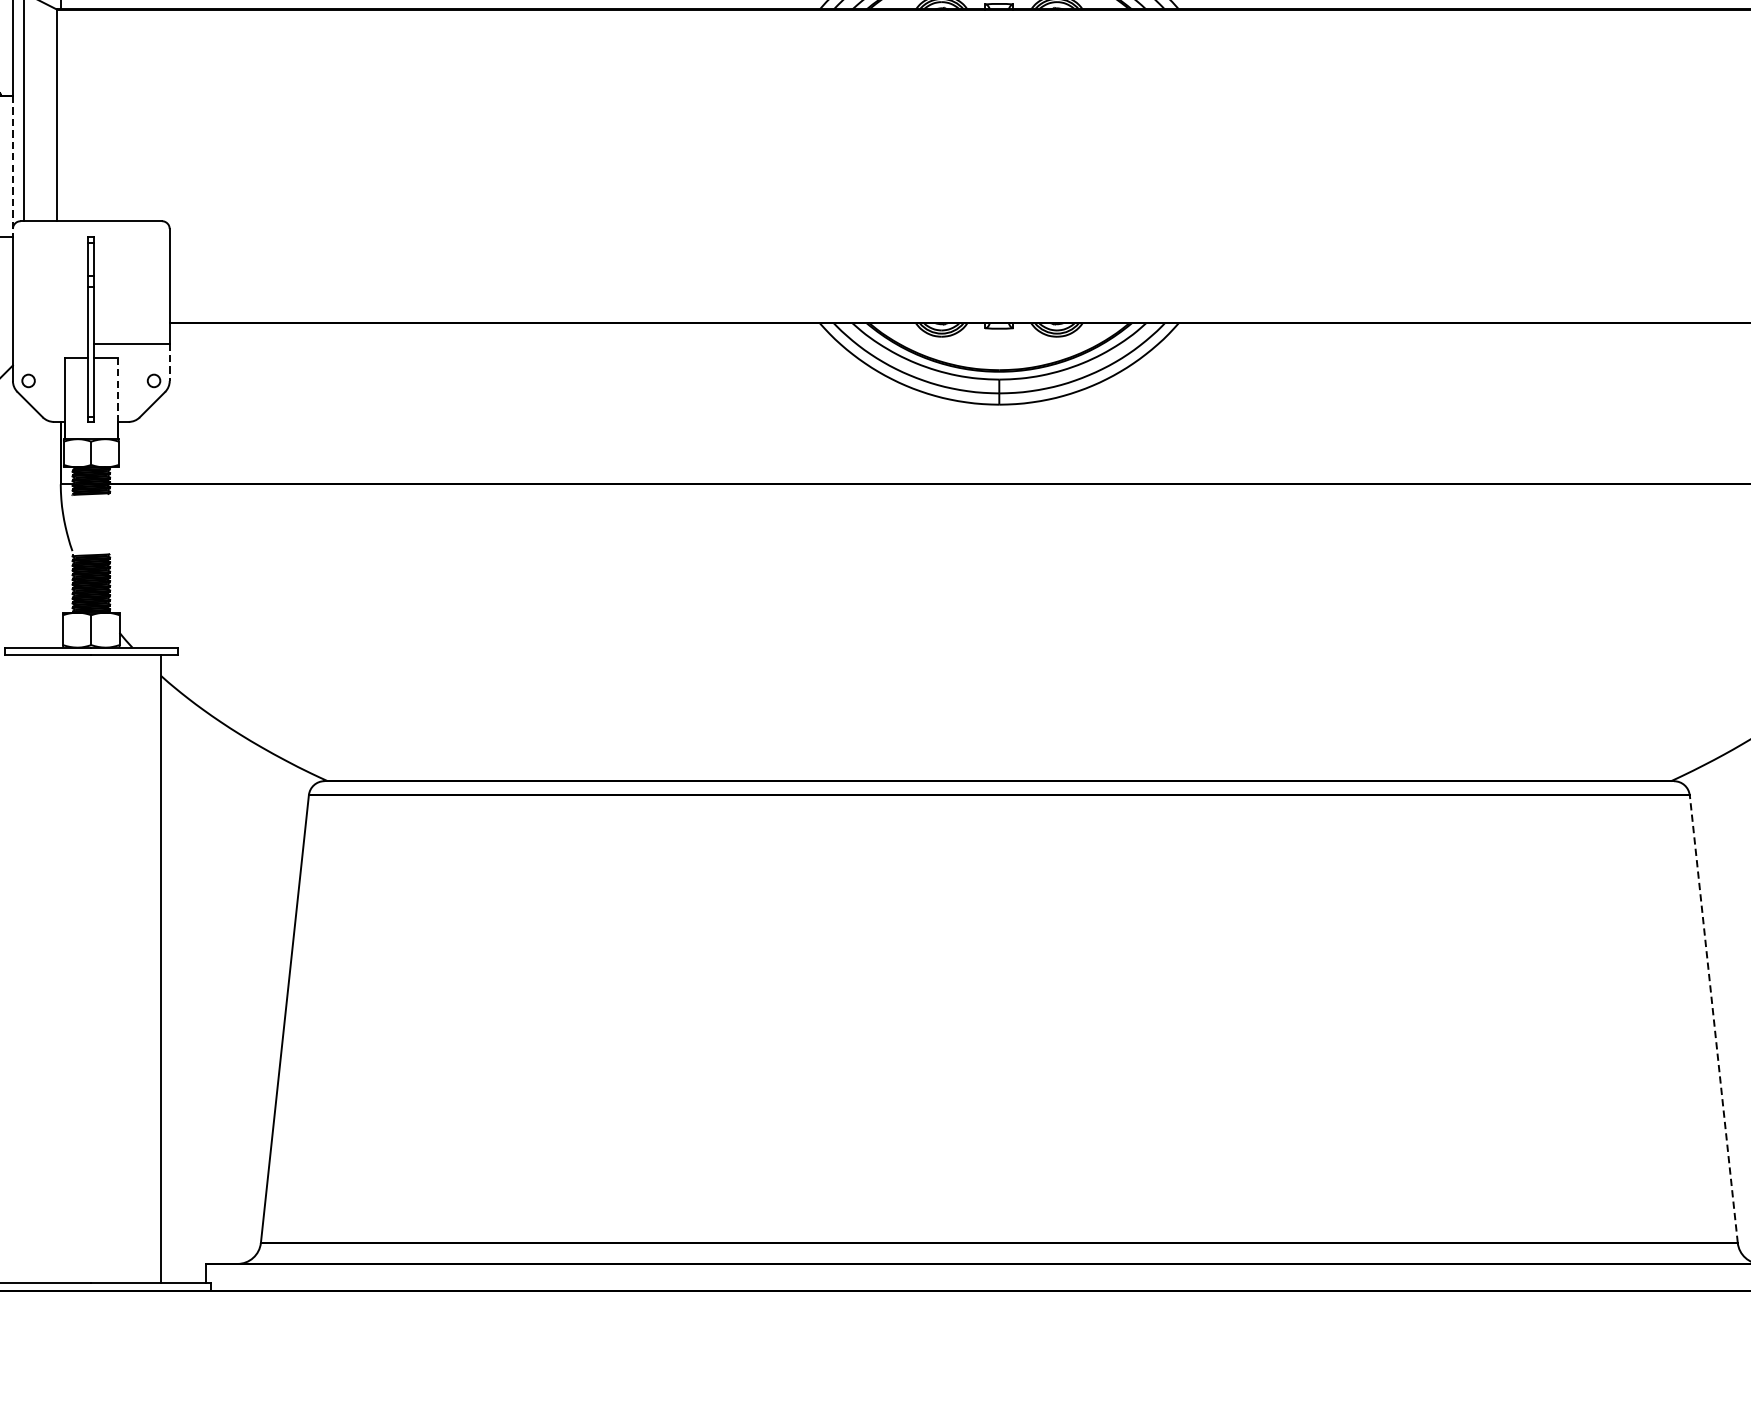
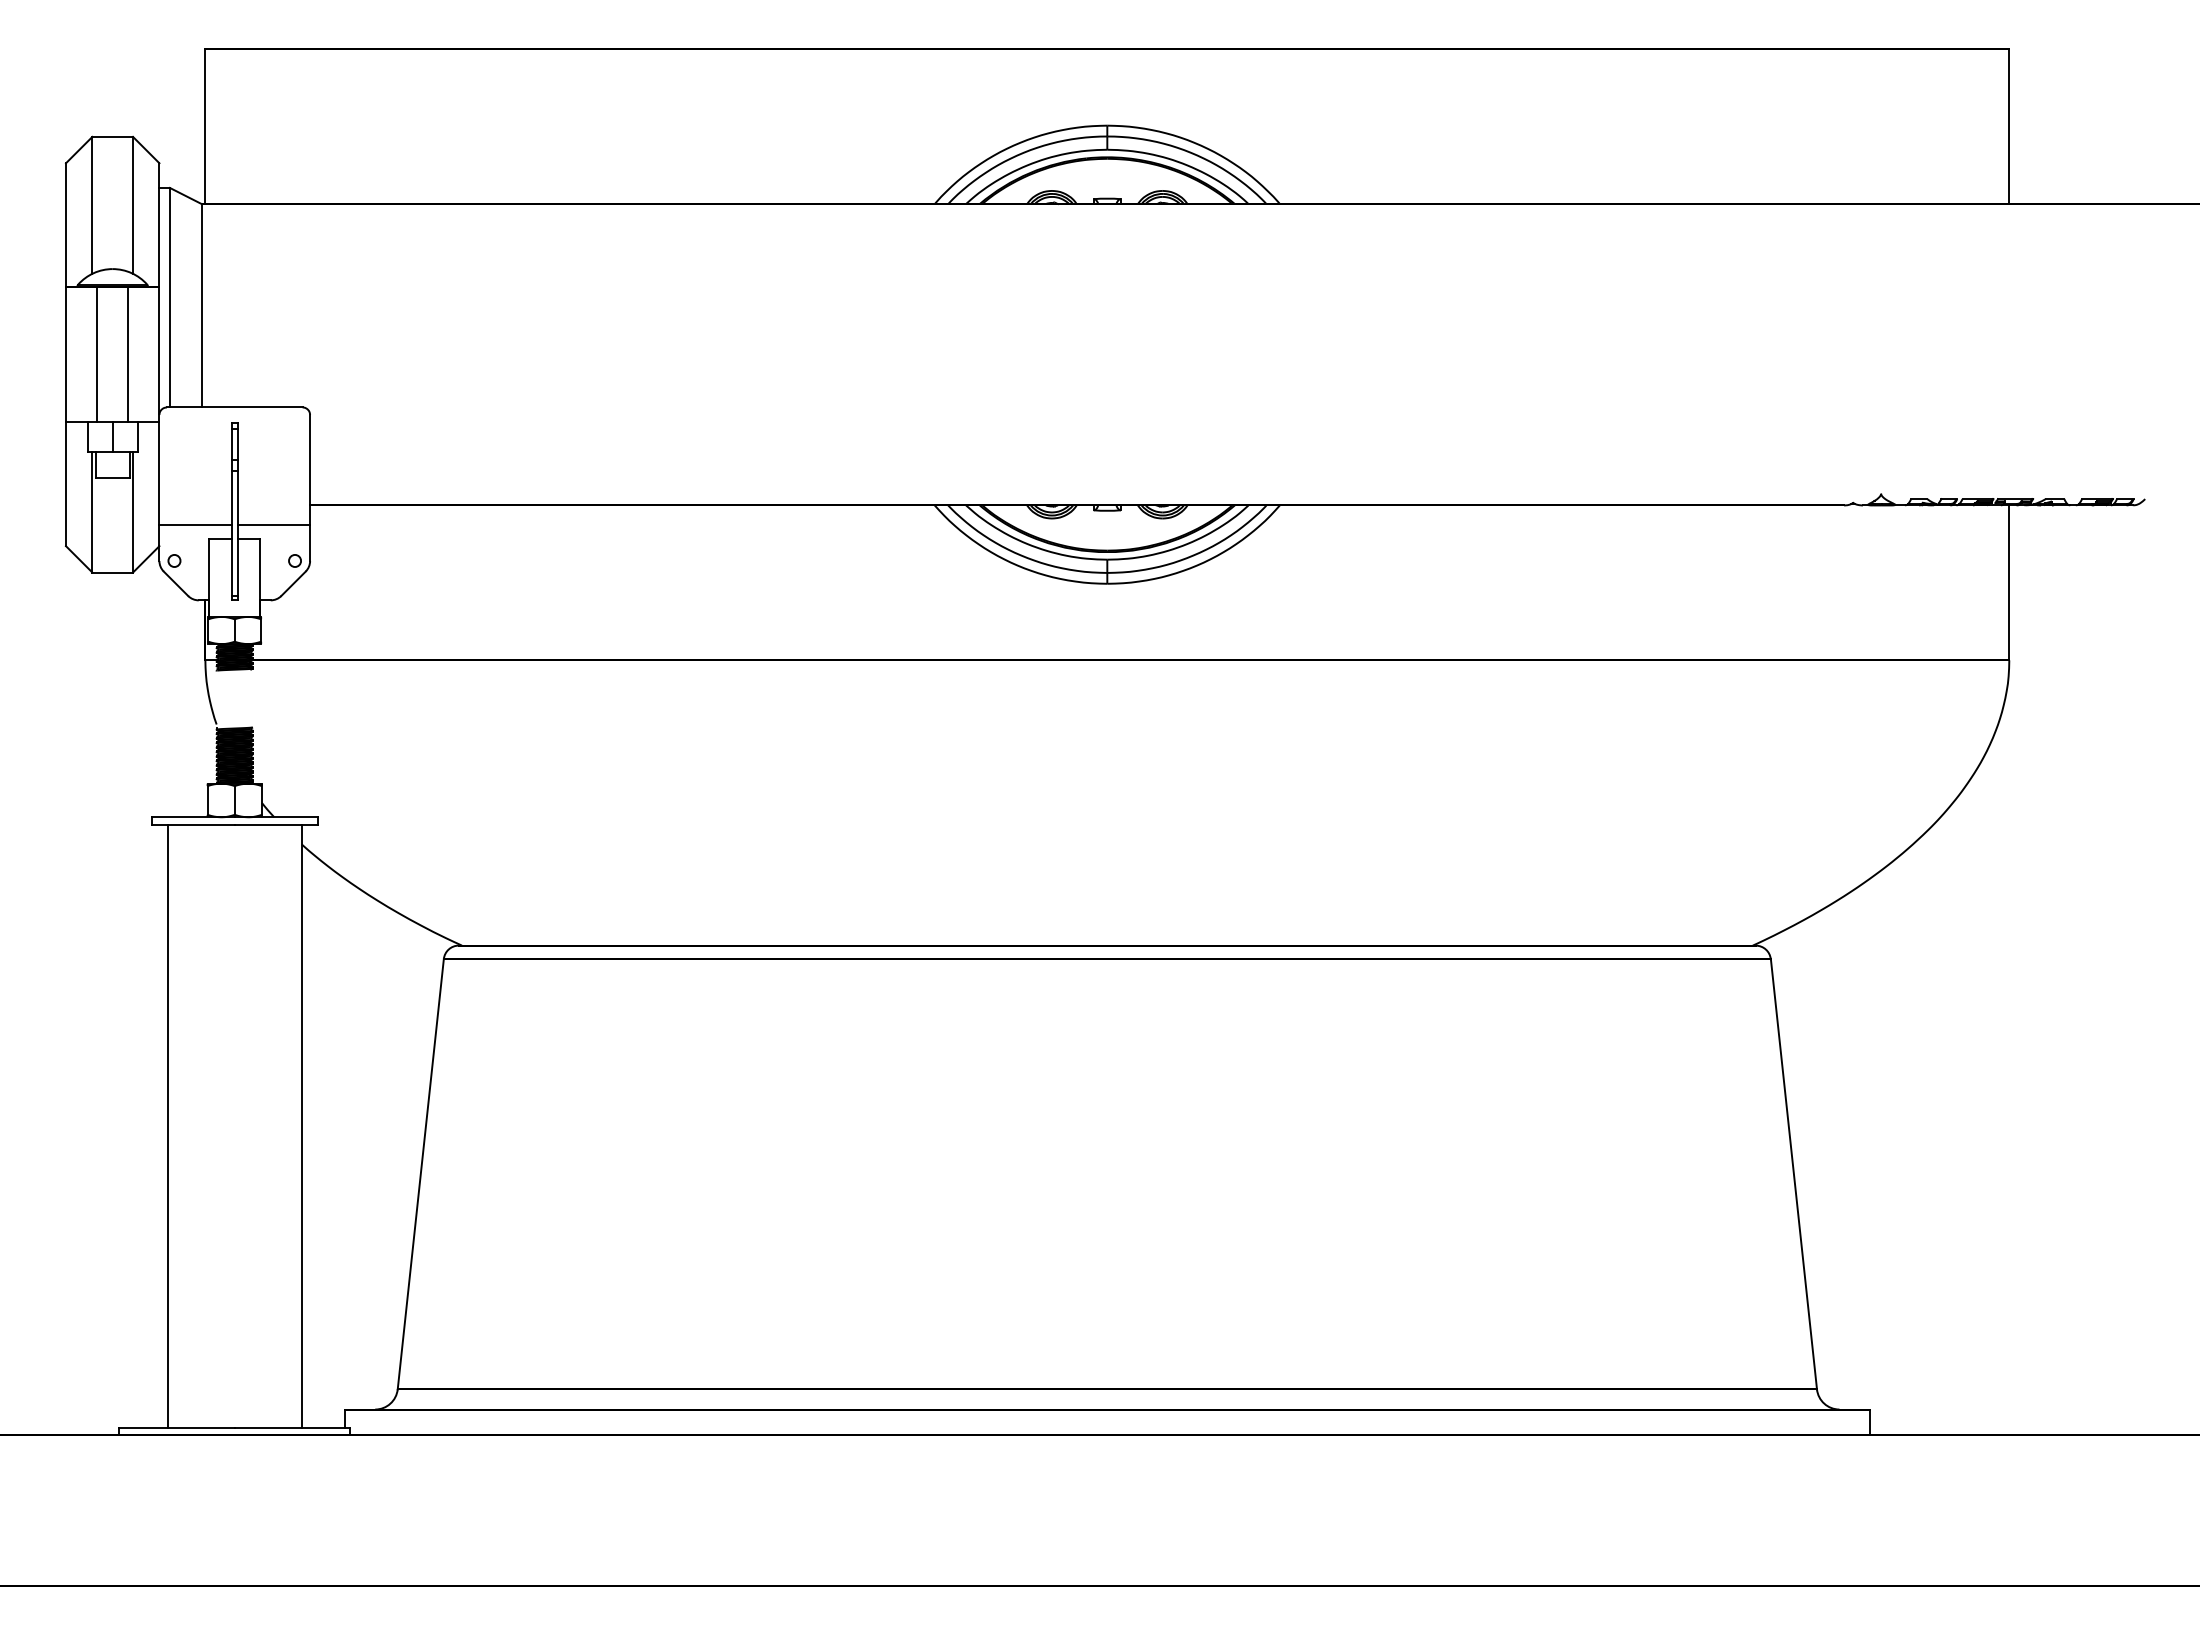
line: (13, 166) -> (159, 354), dashed -> solid
line: (50, 344) -> (195, 525), added
line: (170, 362) -> (310, 543), dashed -> solid
line: (118, 389) -> (260, 569), dashed -> solid
line: (21, 968) -> (167, 1125), added
line: (1713, 1018) -> (1793, 1173), dashed -> solid

